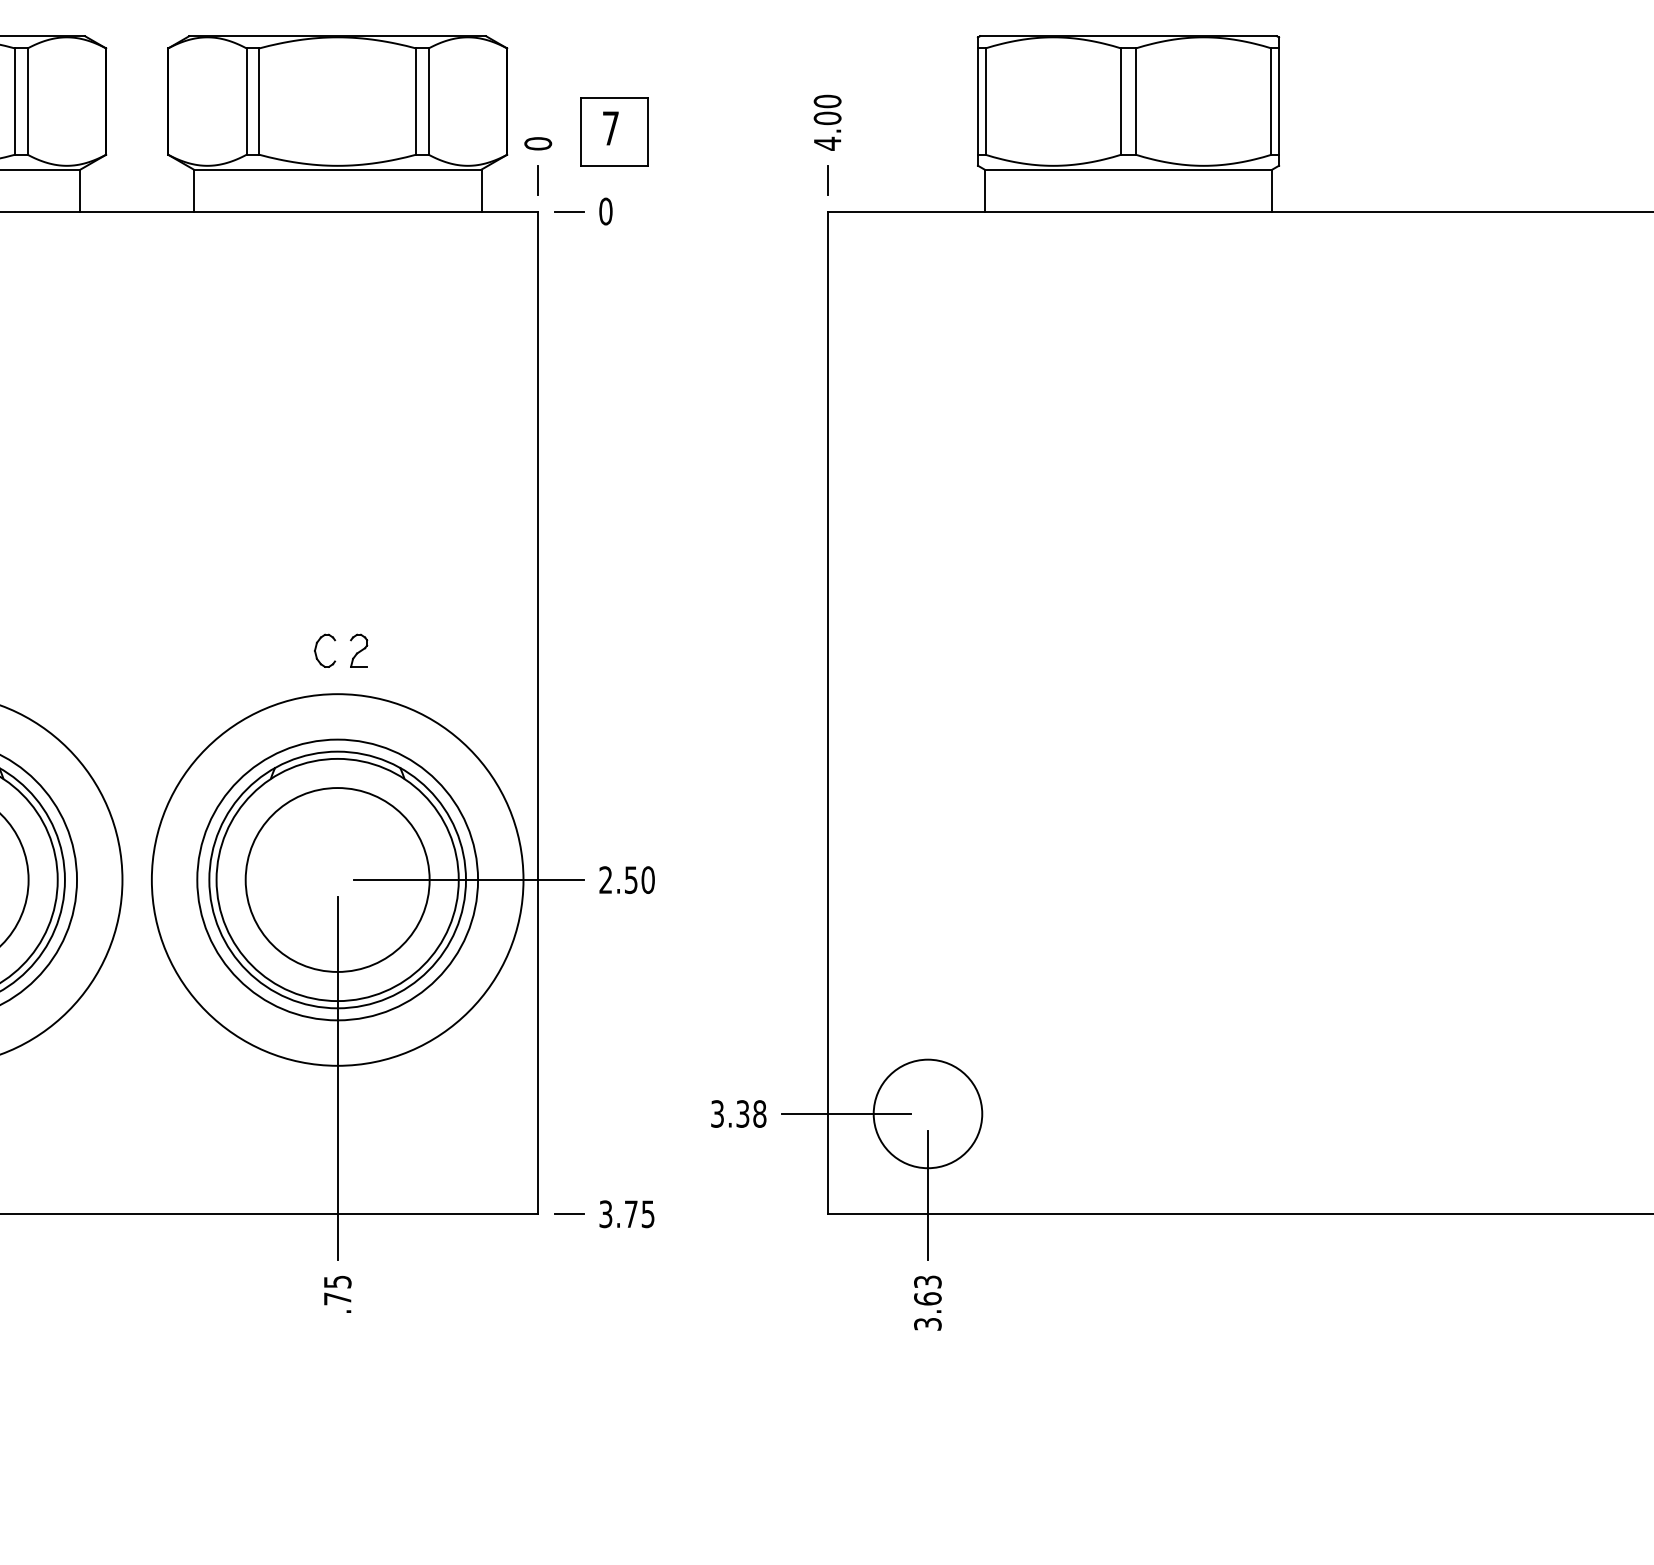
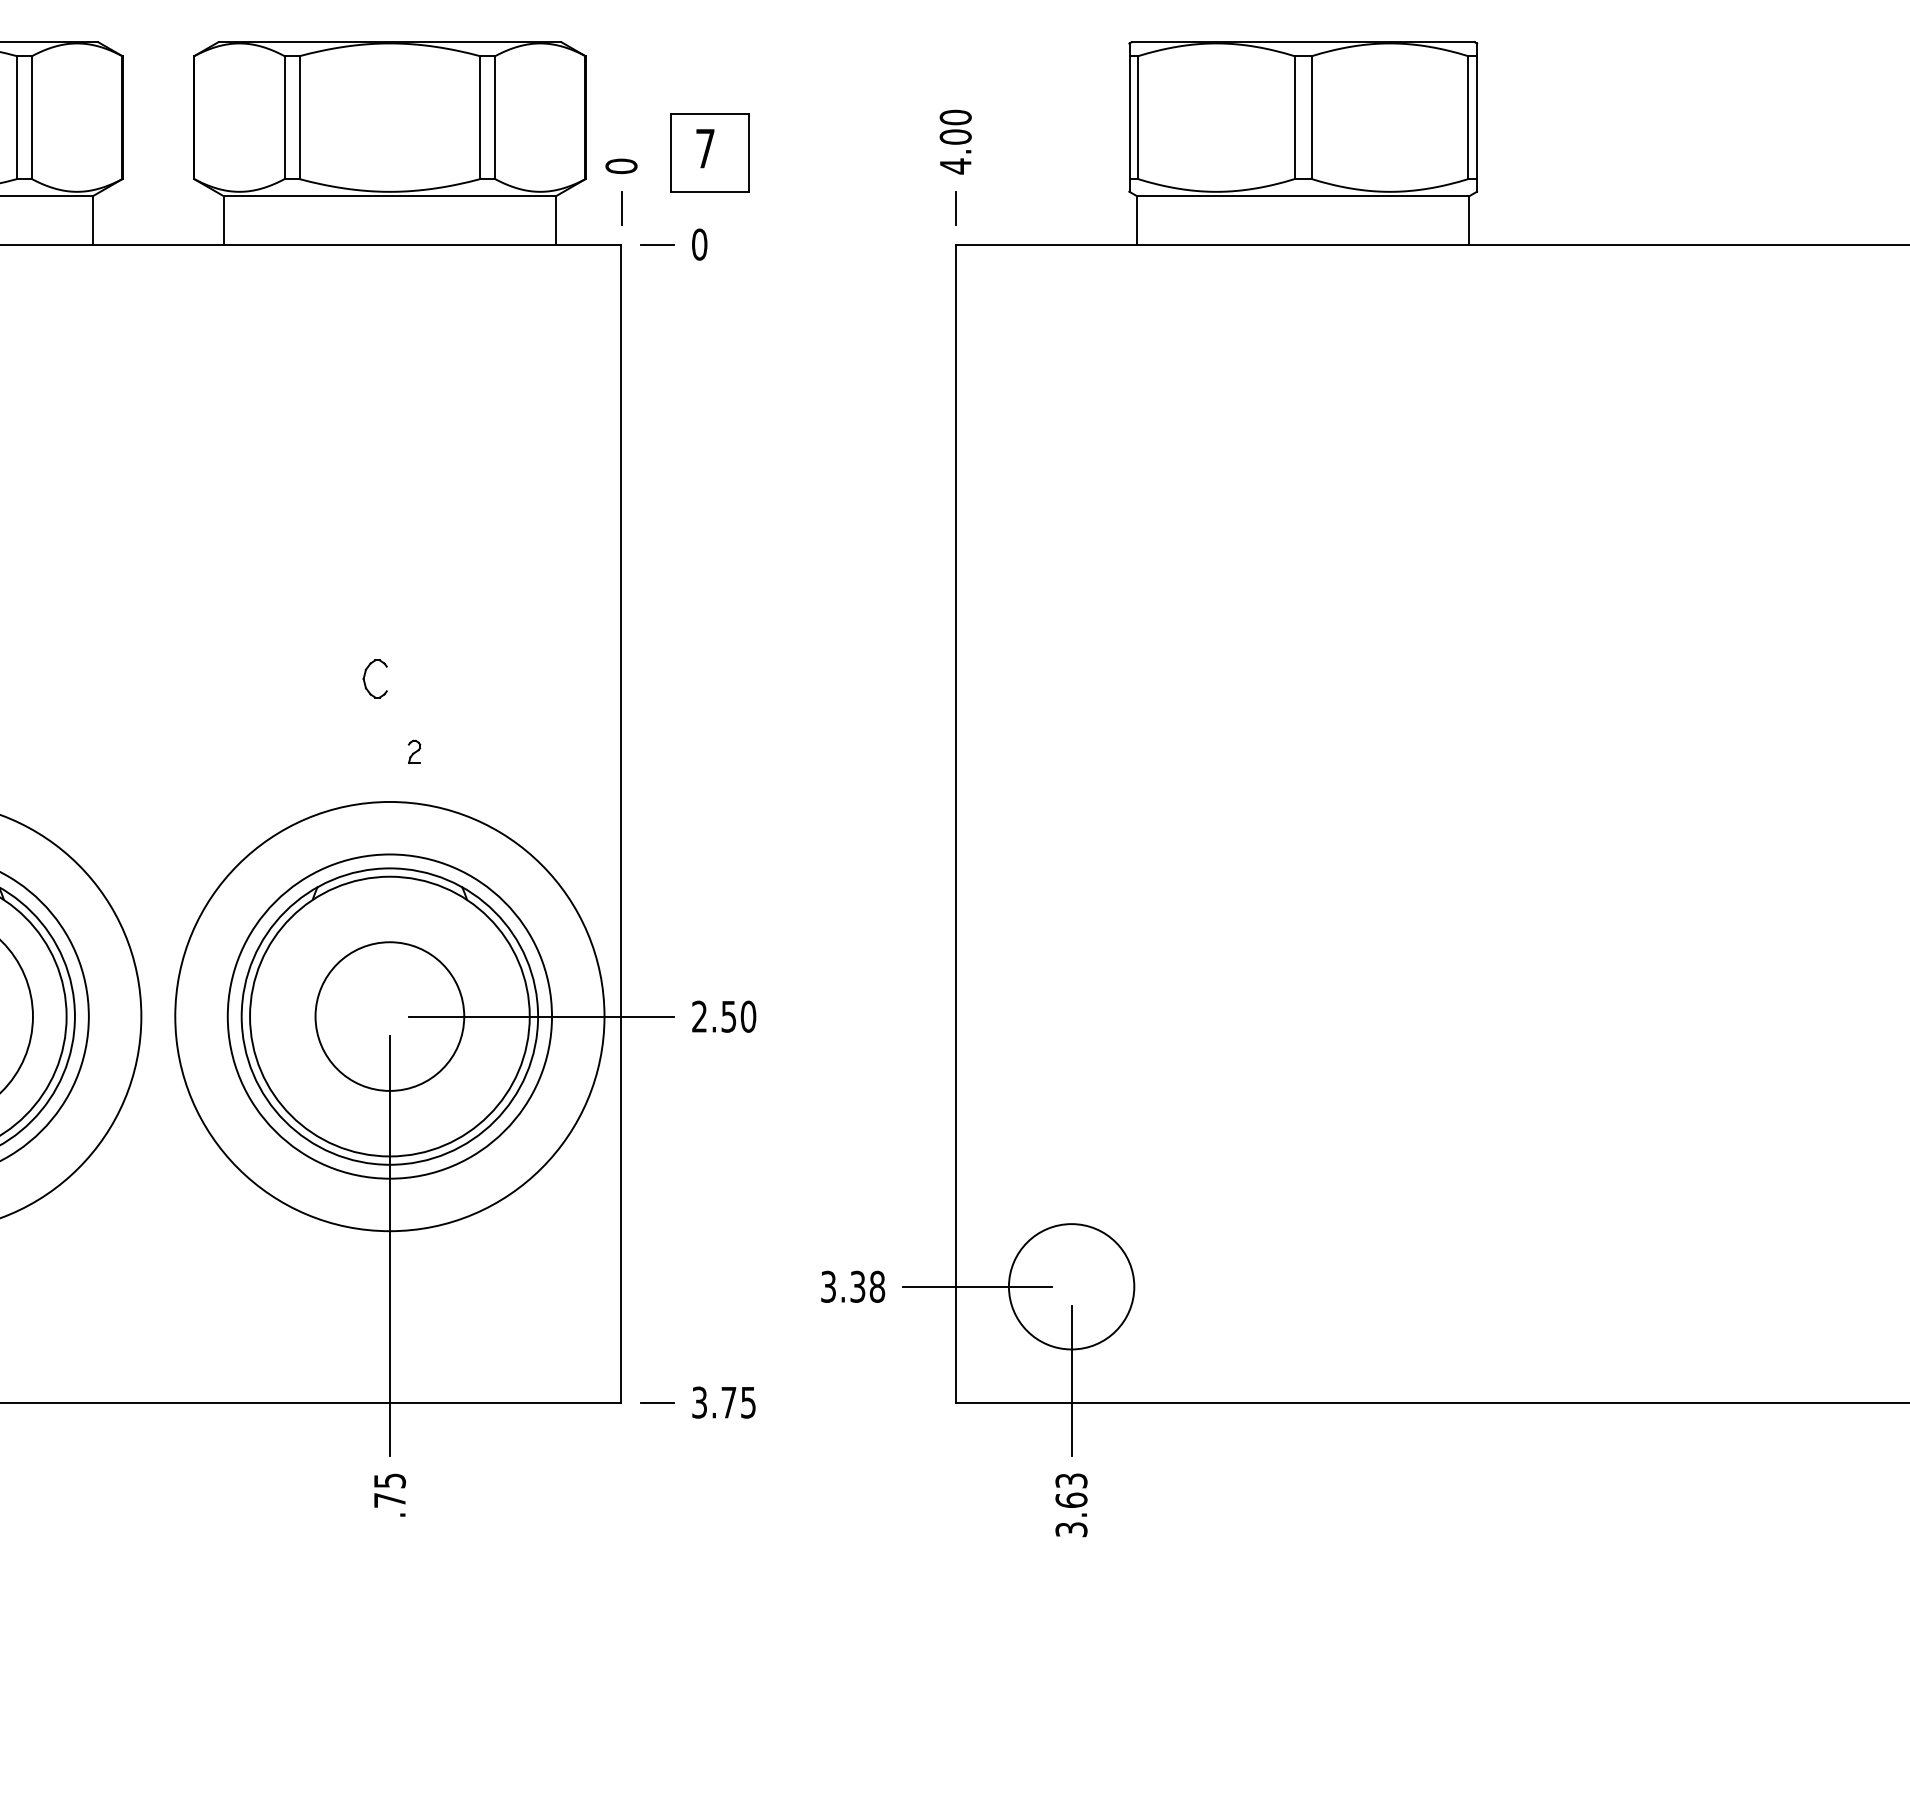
part: (316, 648) -> (365, 676), moved
part: (358, 650) -> (414, 751), size x0.6
circle: (337, 879) -> (389, 1016), size x0.7

